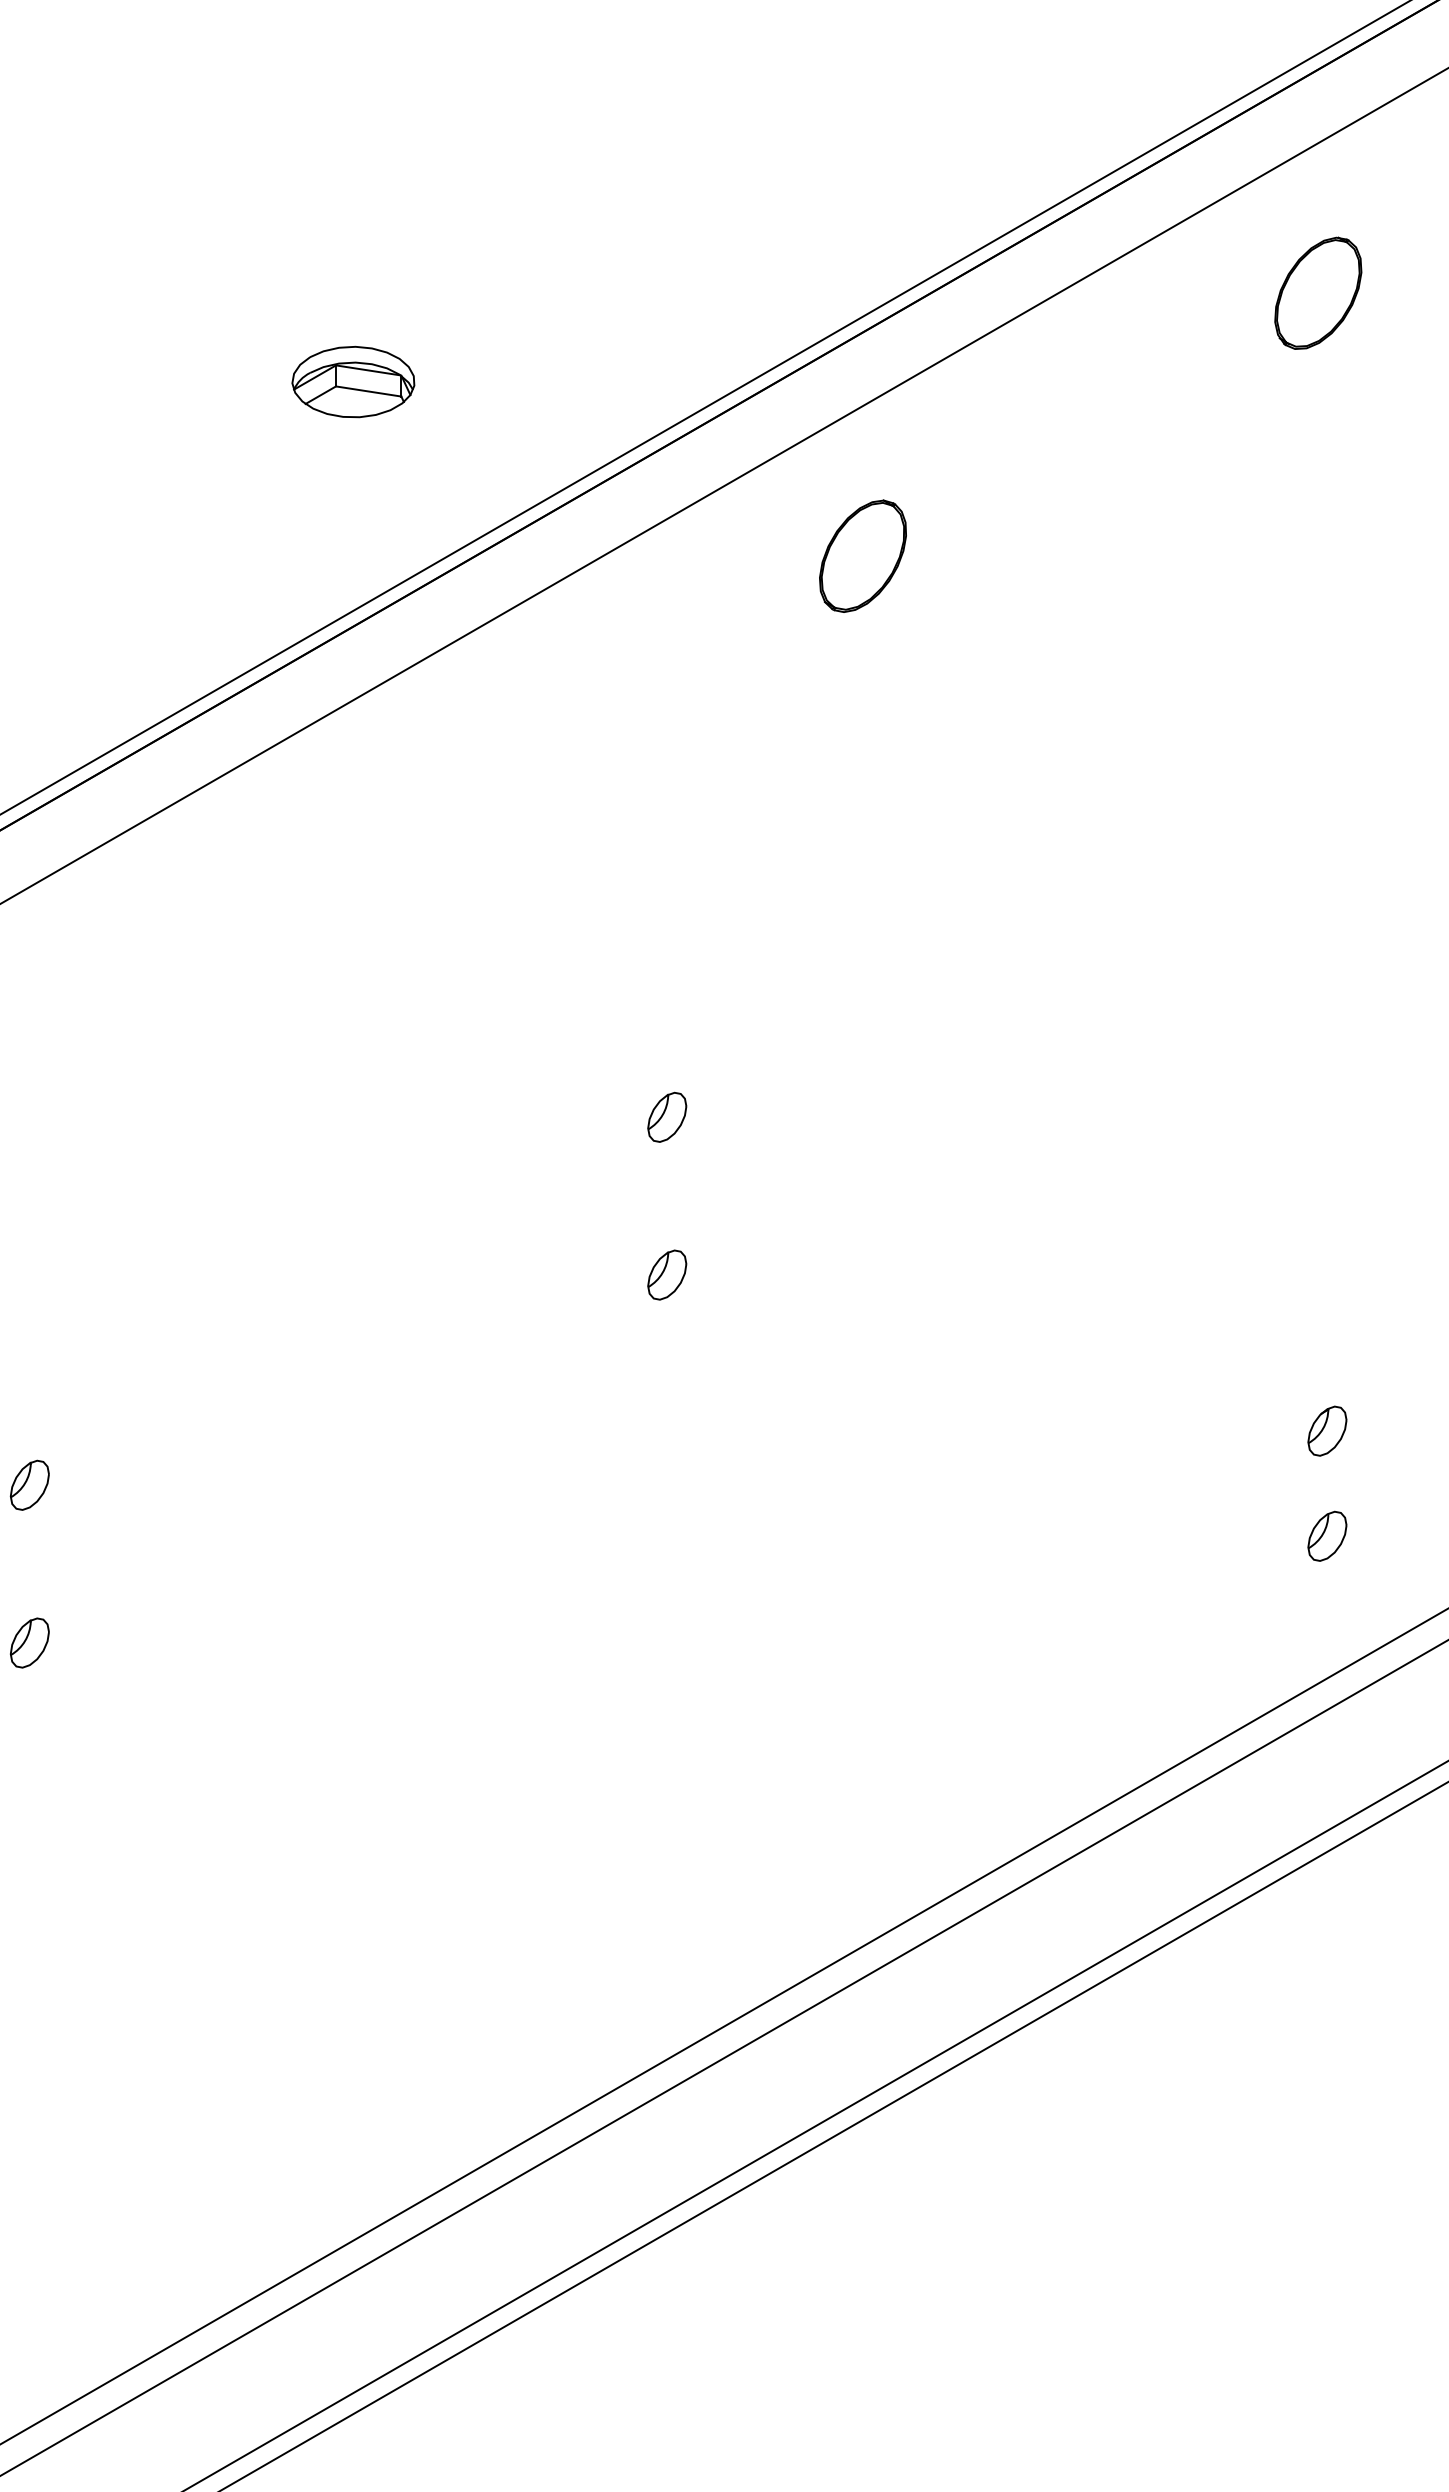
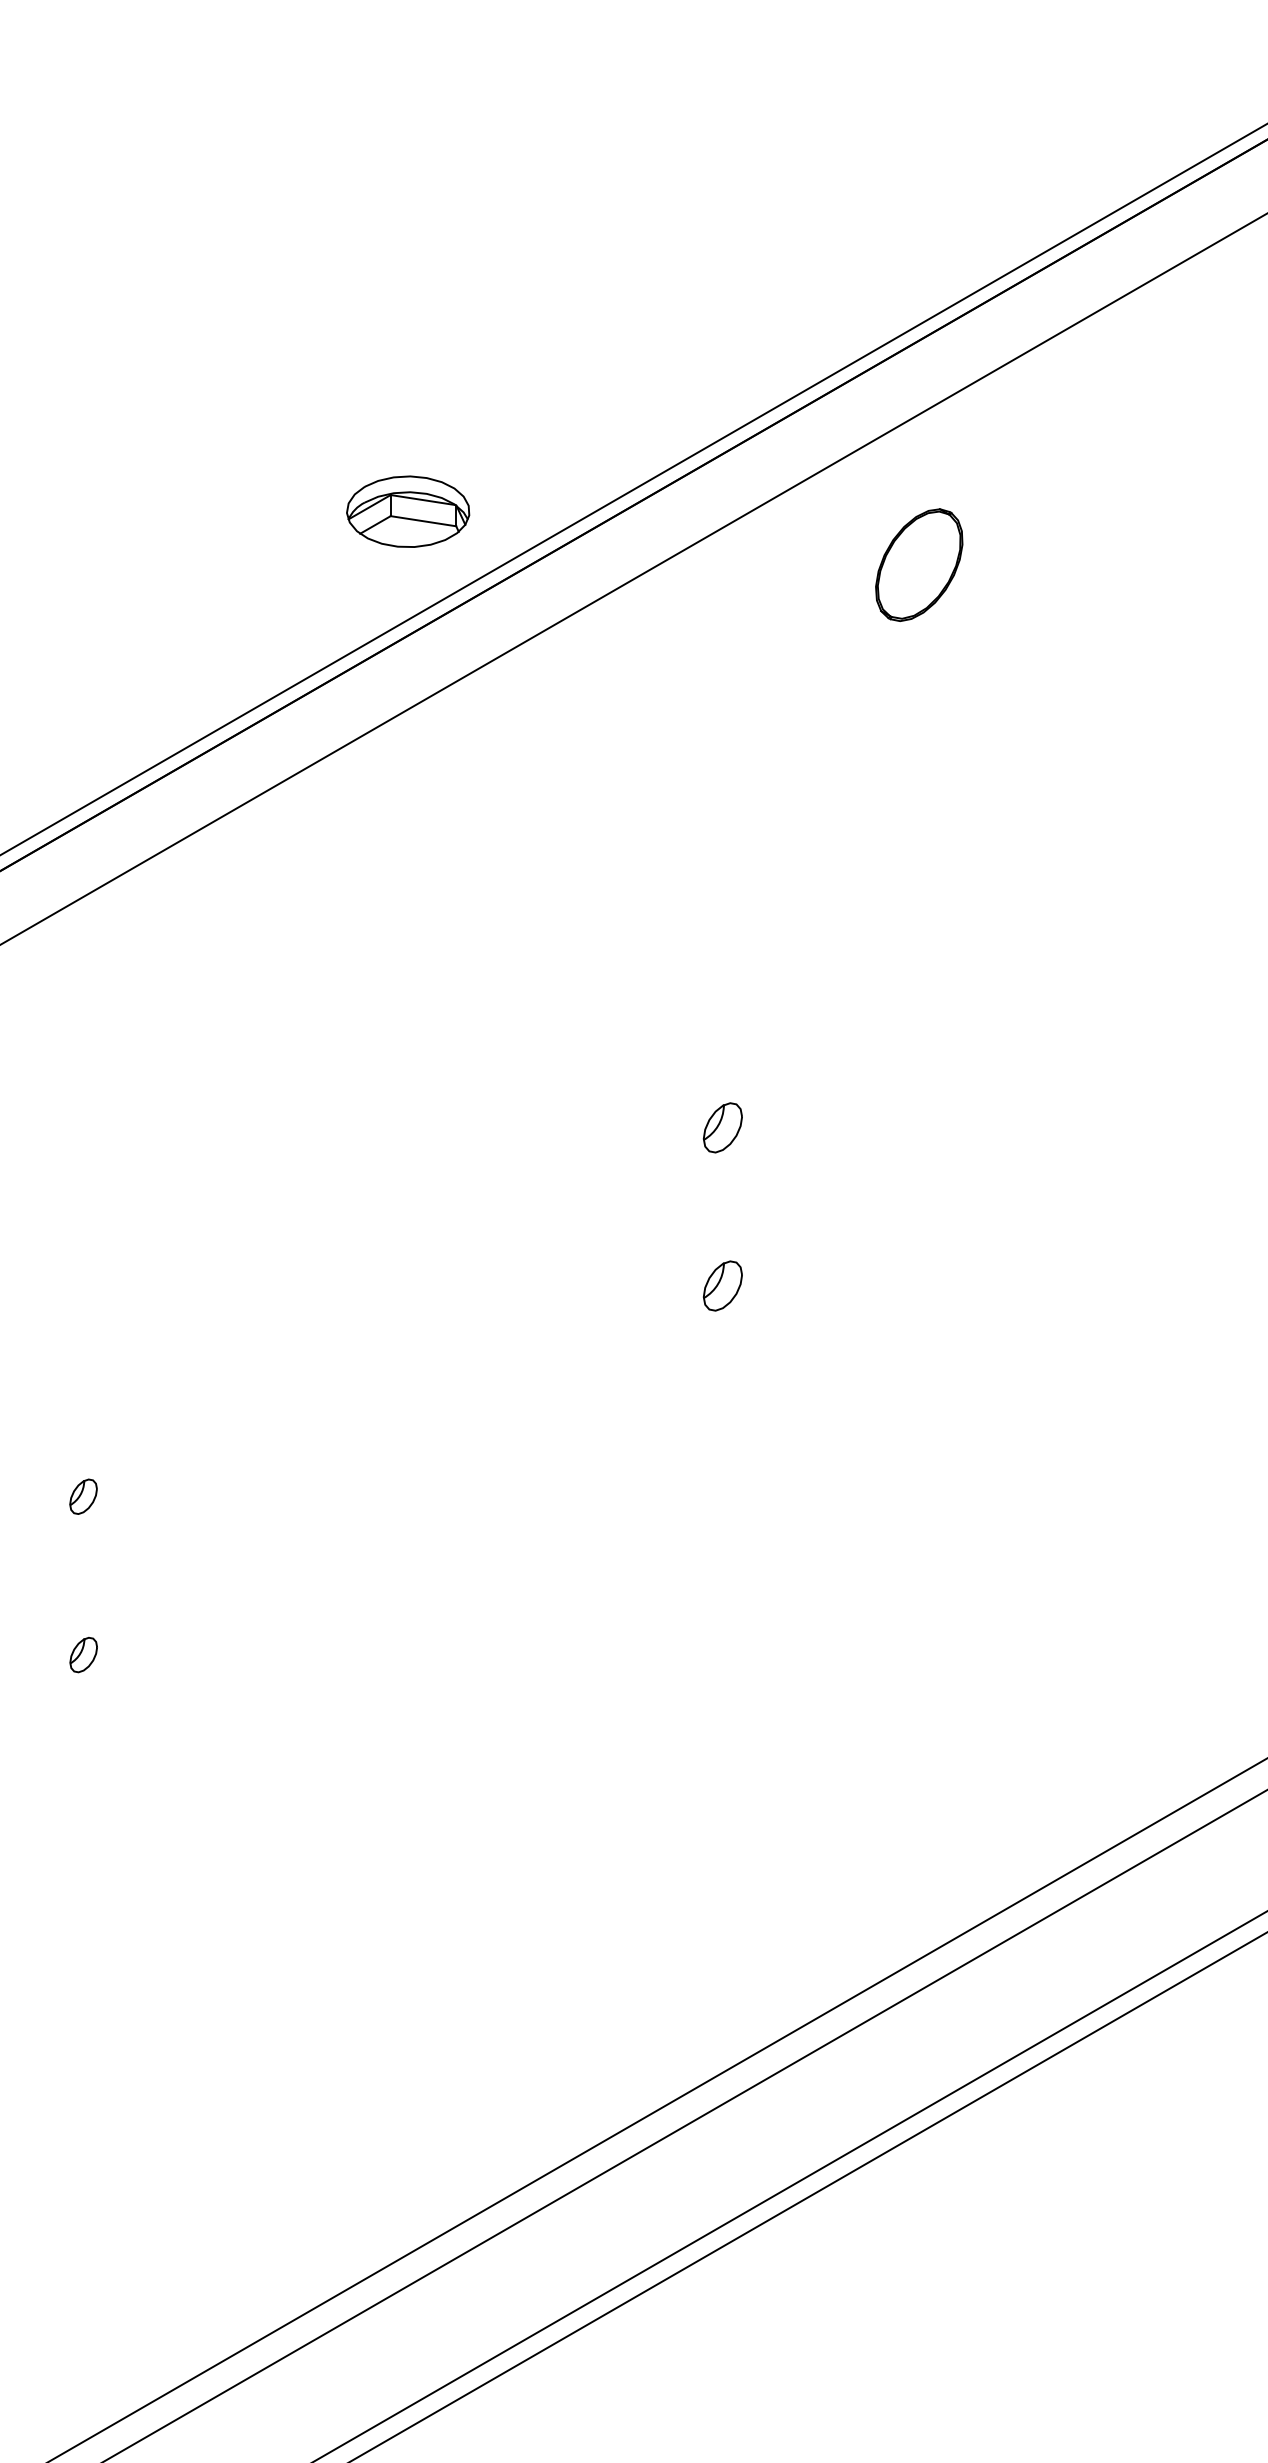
part: (353, 381) -> (408, 511), moved
part: (29, 1484) -> (83, 1496), size x0.7
part: (29, 1642) -> (83, 1654), size x0.7

